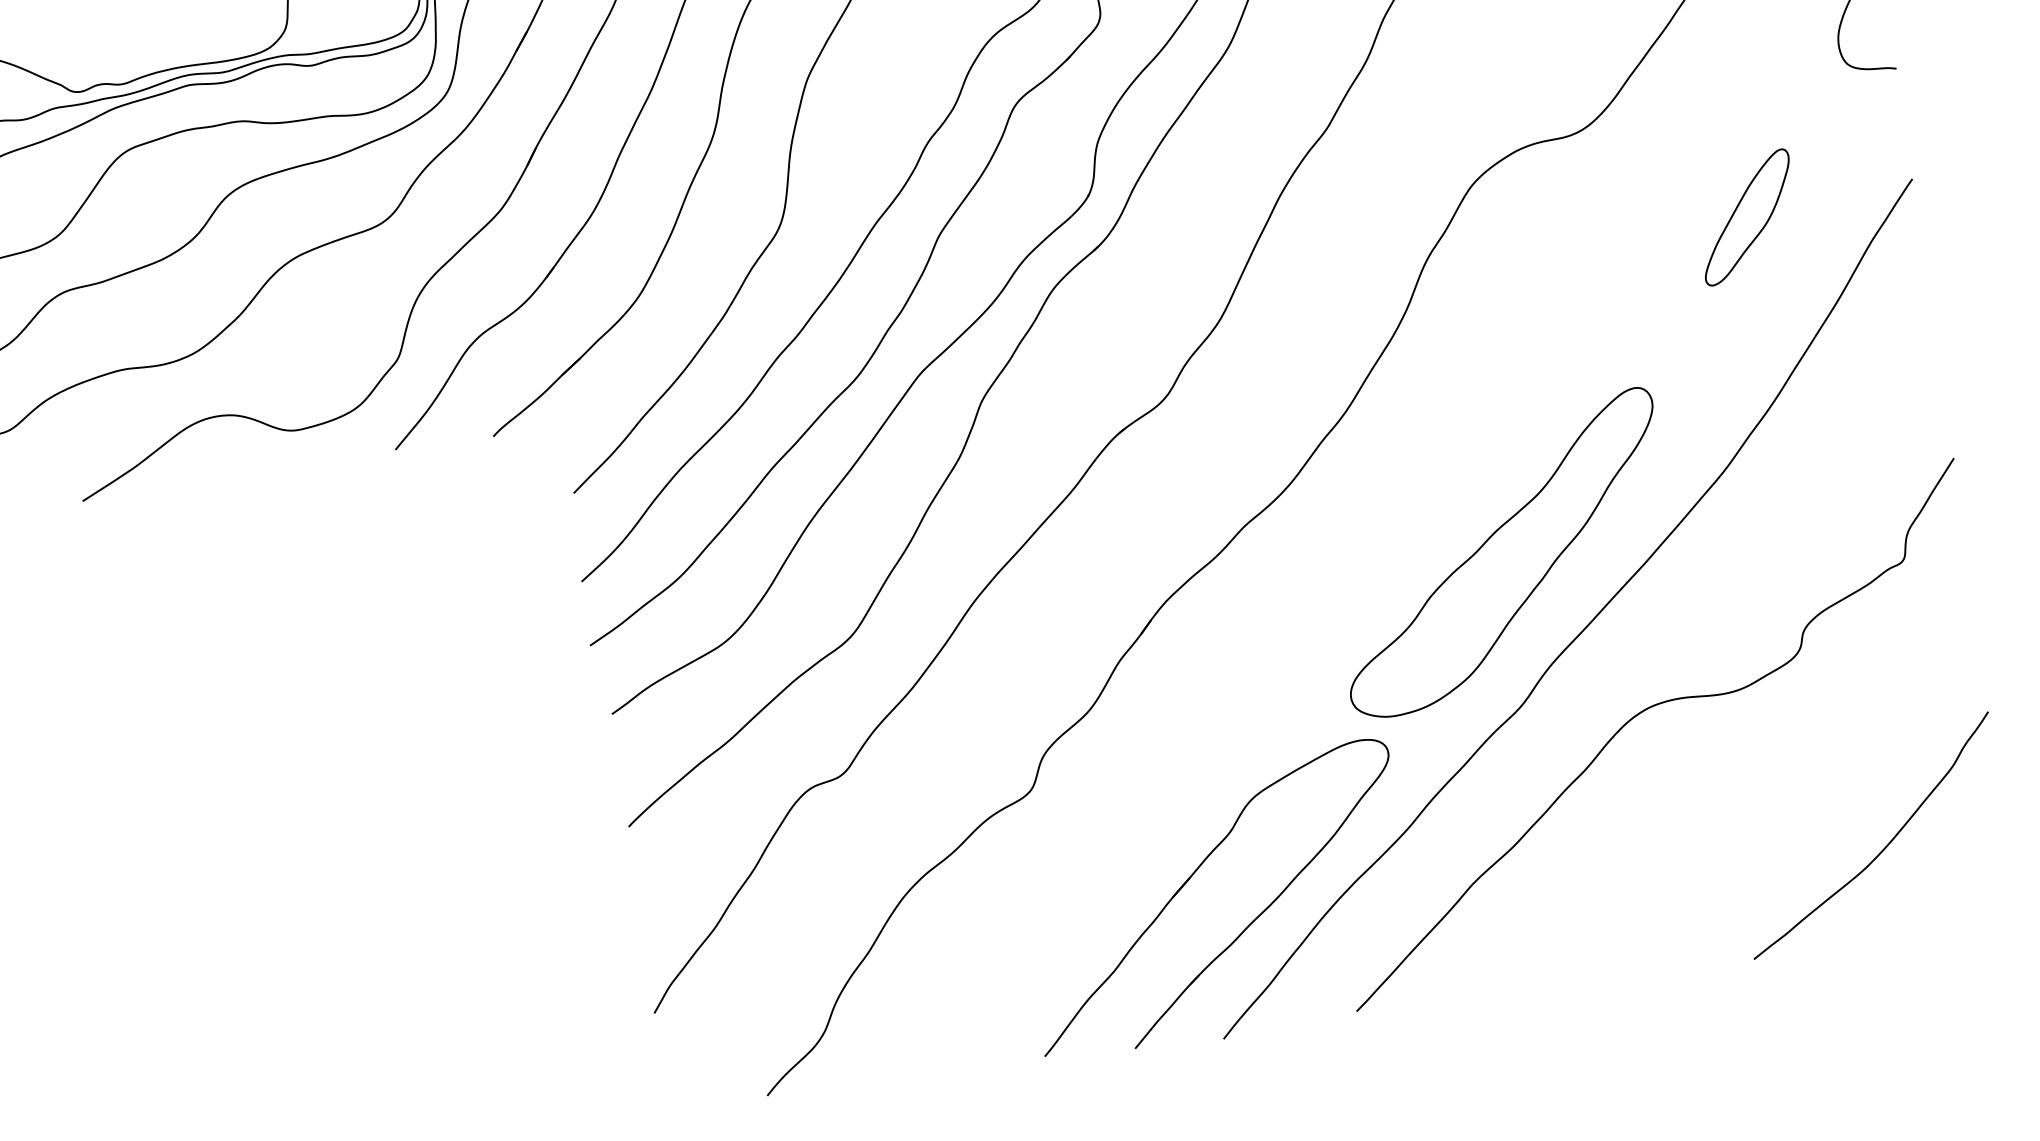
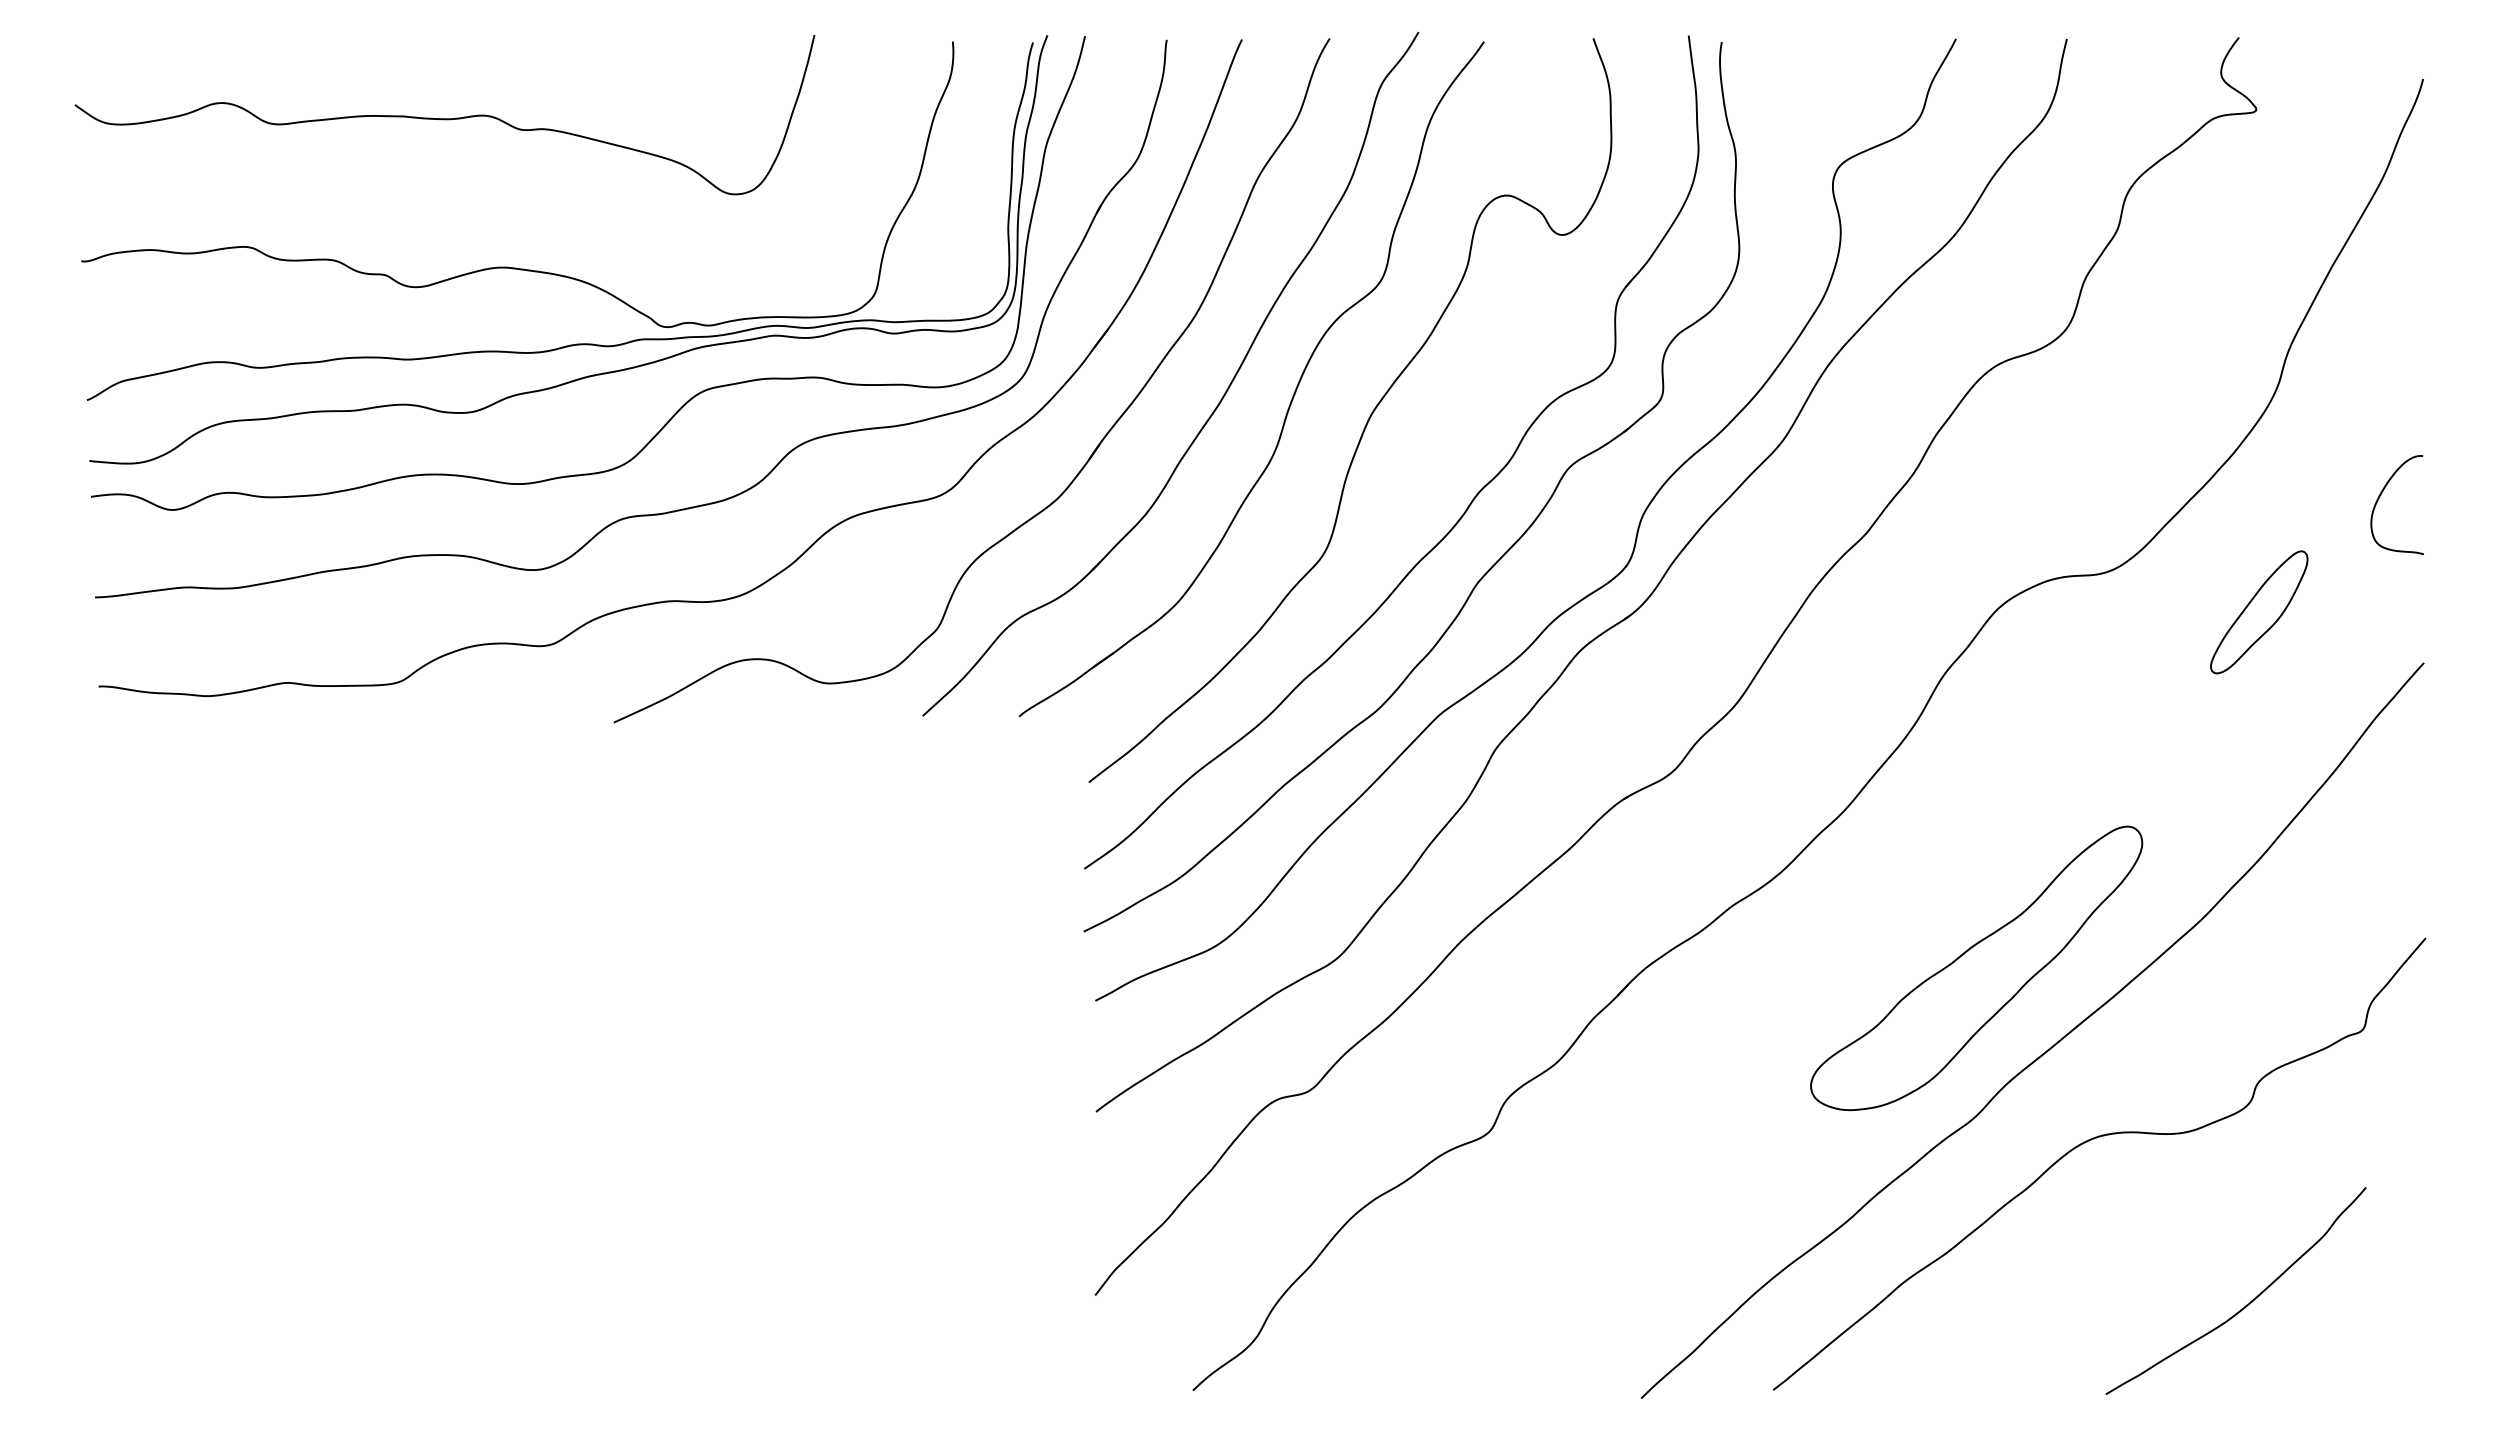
part: (1747, 217) -> (2259, 612), moved
curve: (1883, 847) -> (2246, 1304), moved
part: (1193, 875) -> (1634, 1236), removed

